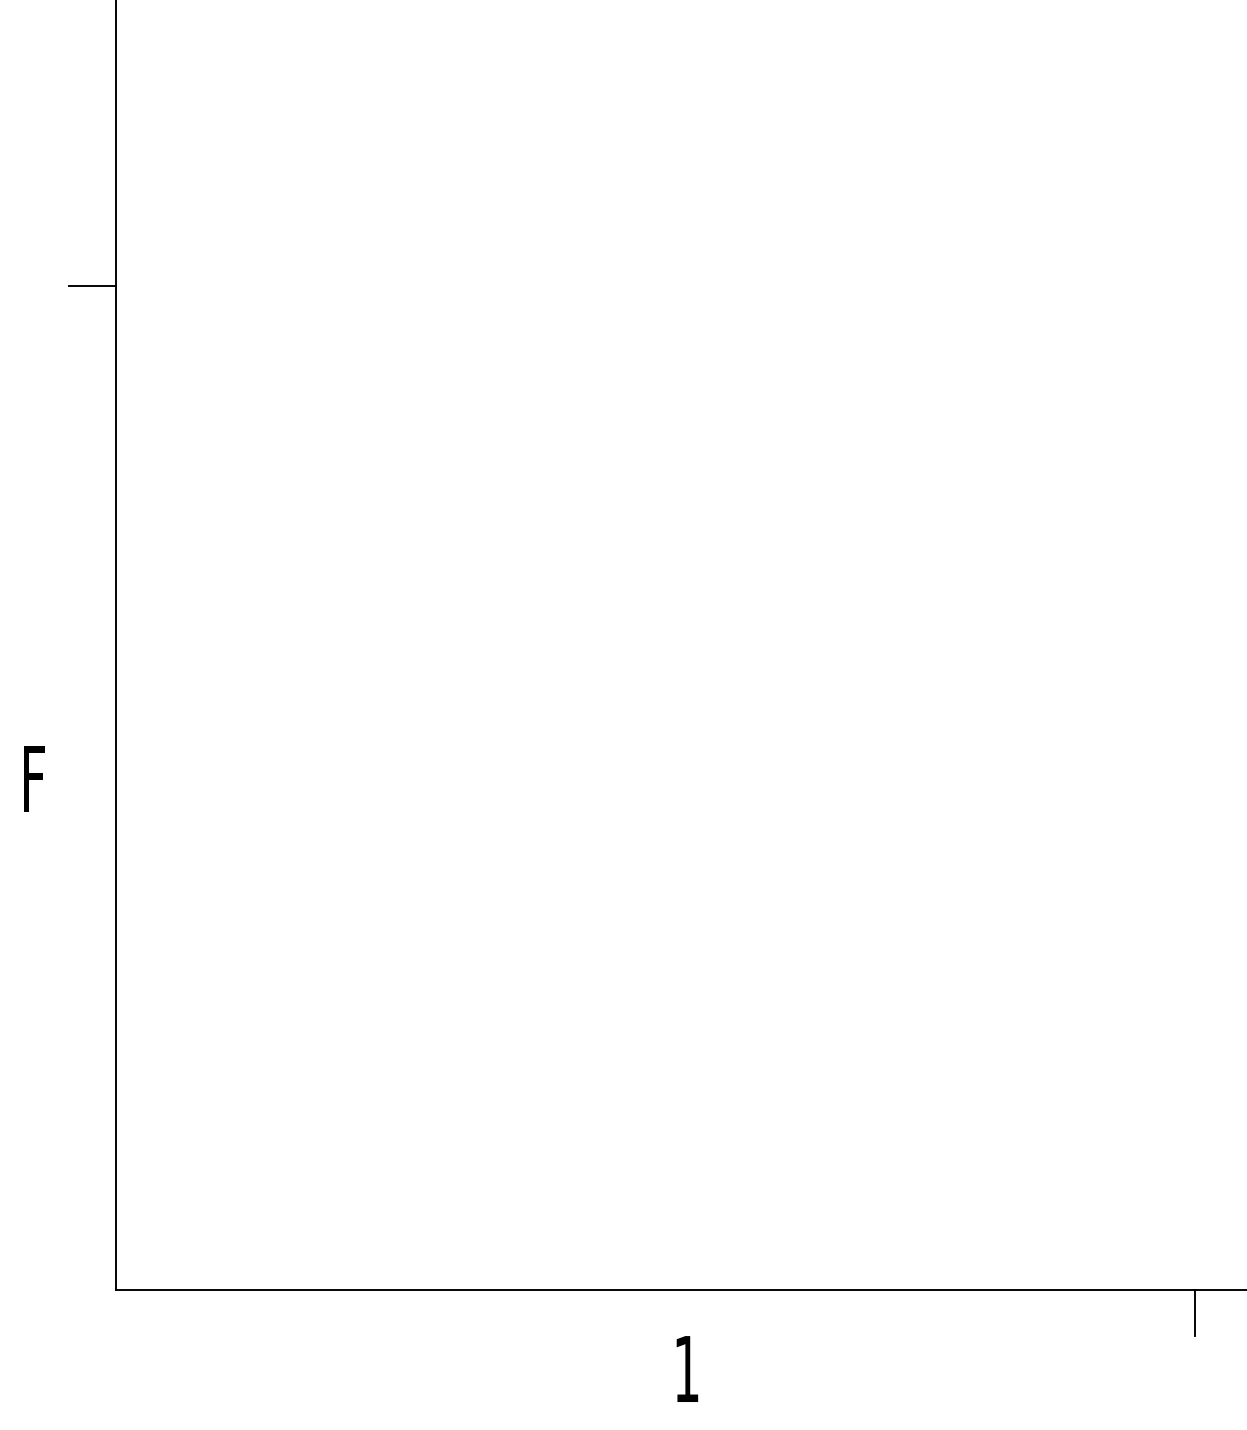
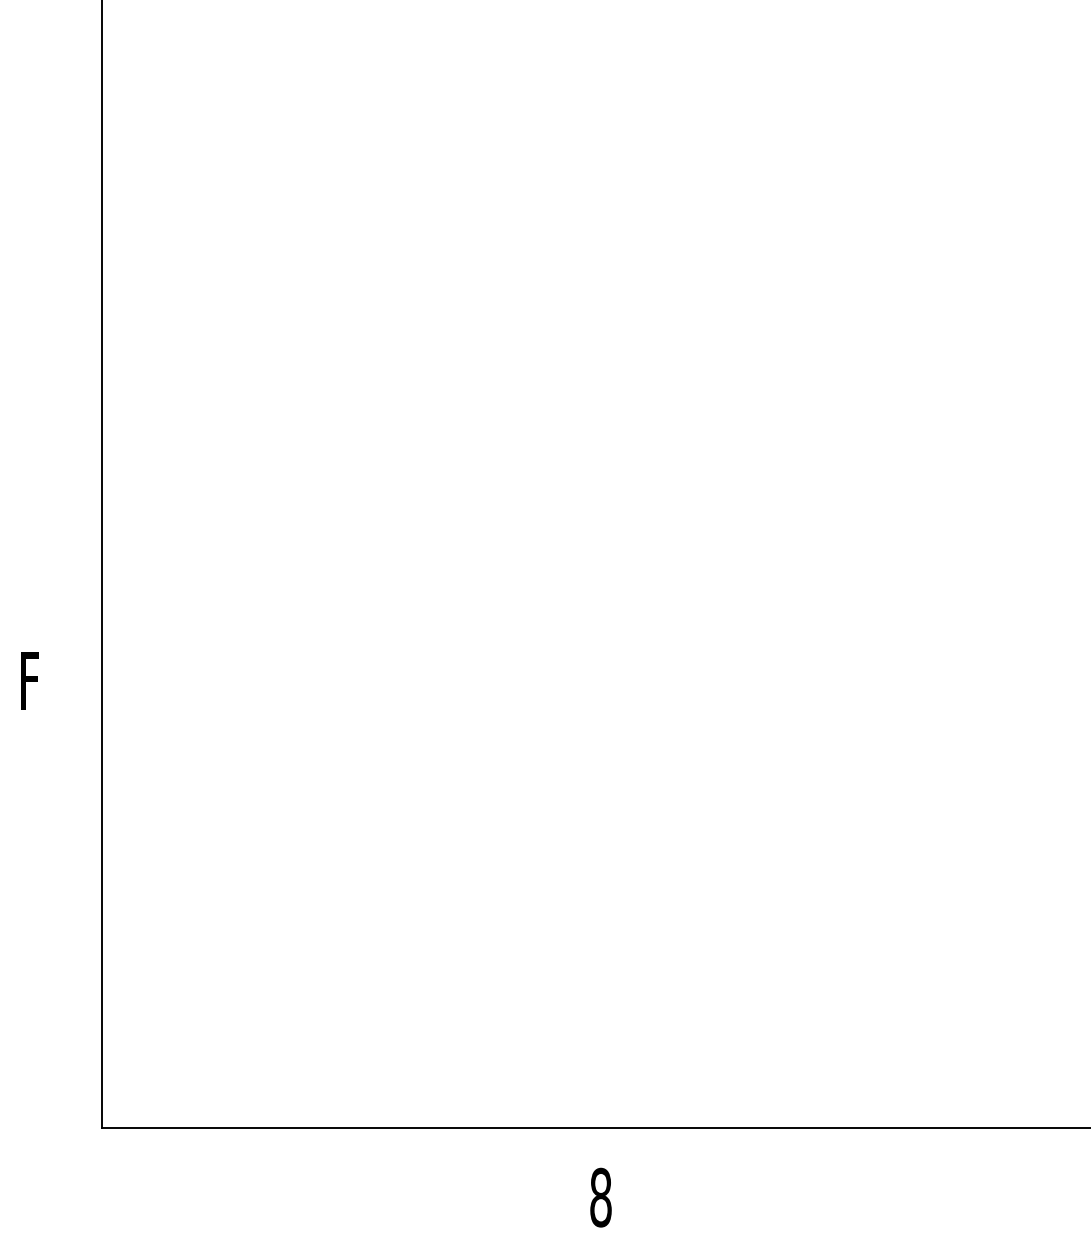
line: (92, 285) -> (80, 249), removed
line: (1195, 1312) -> (1045, 1148), removed
text: (686, 1369) -> (600, 1198), 1 -> 8

